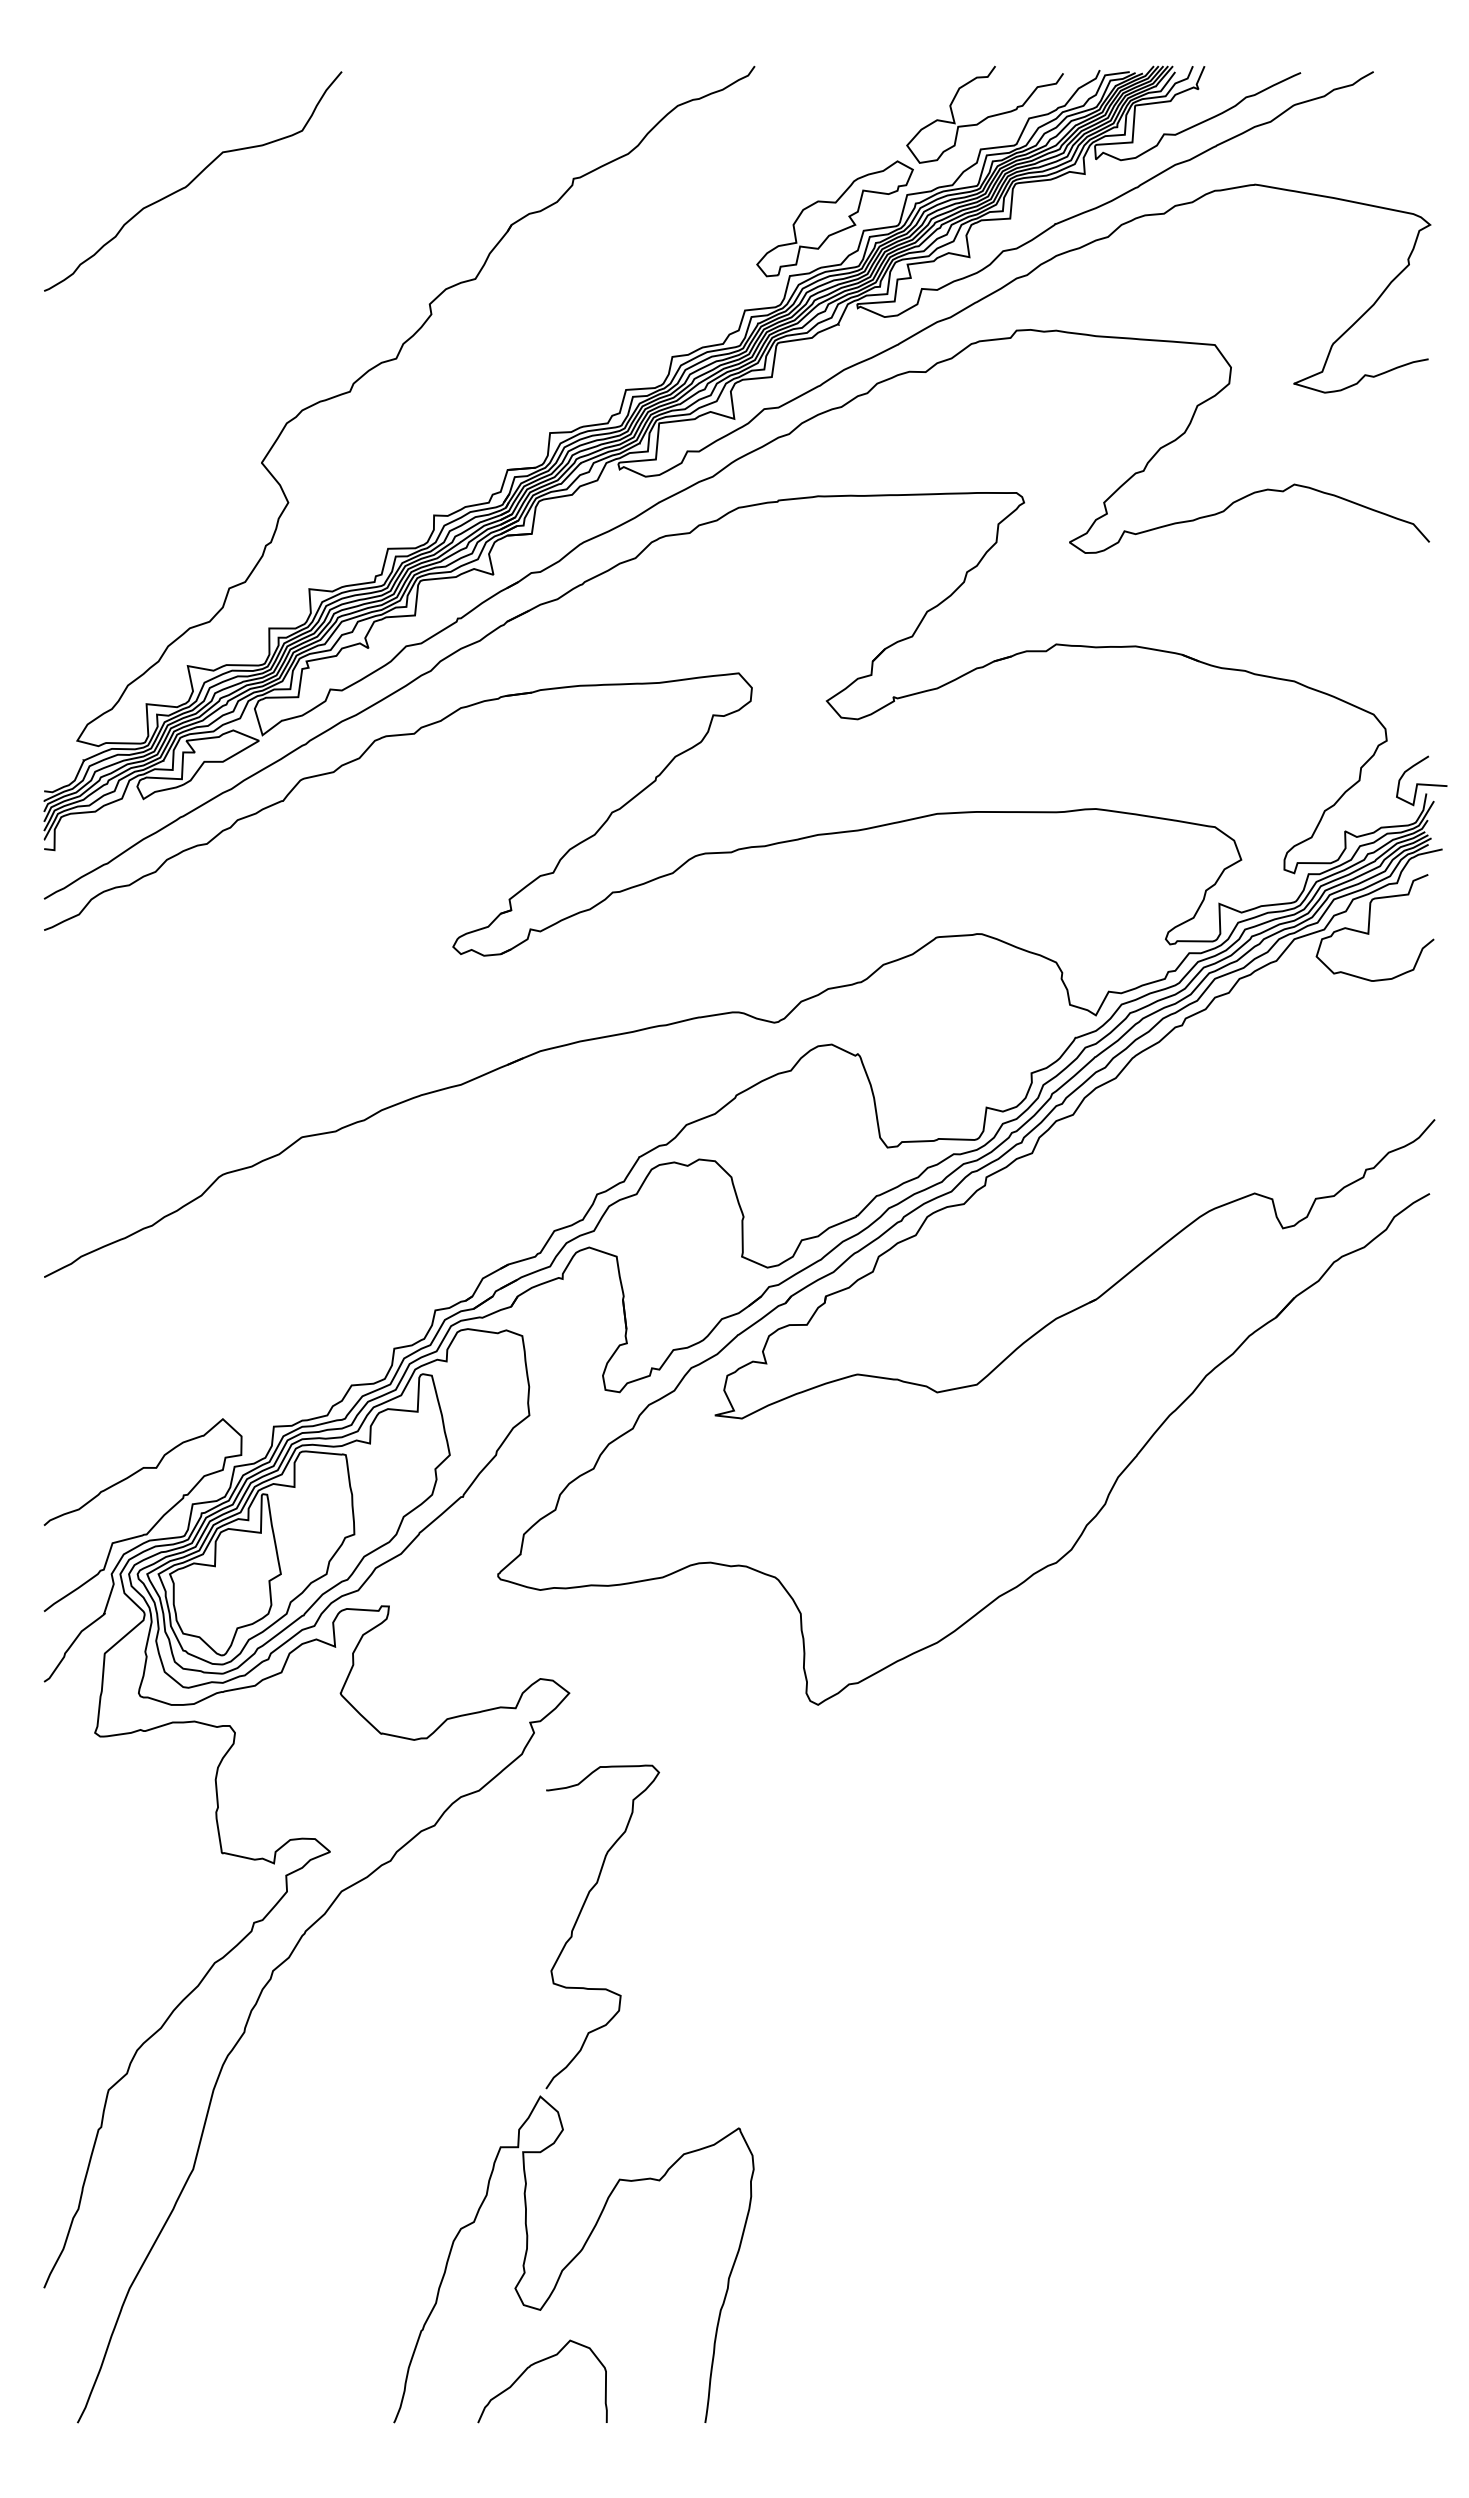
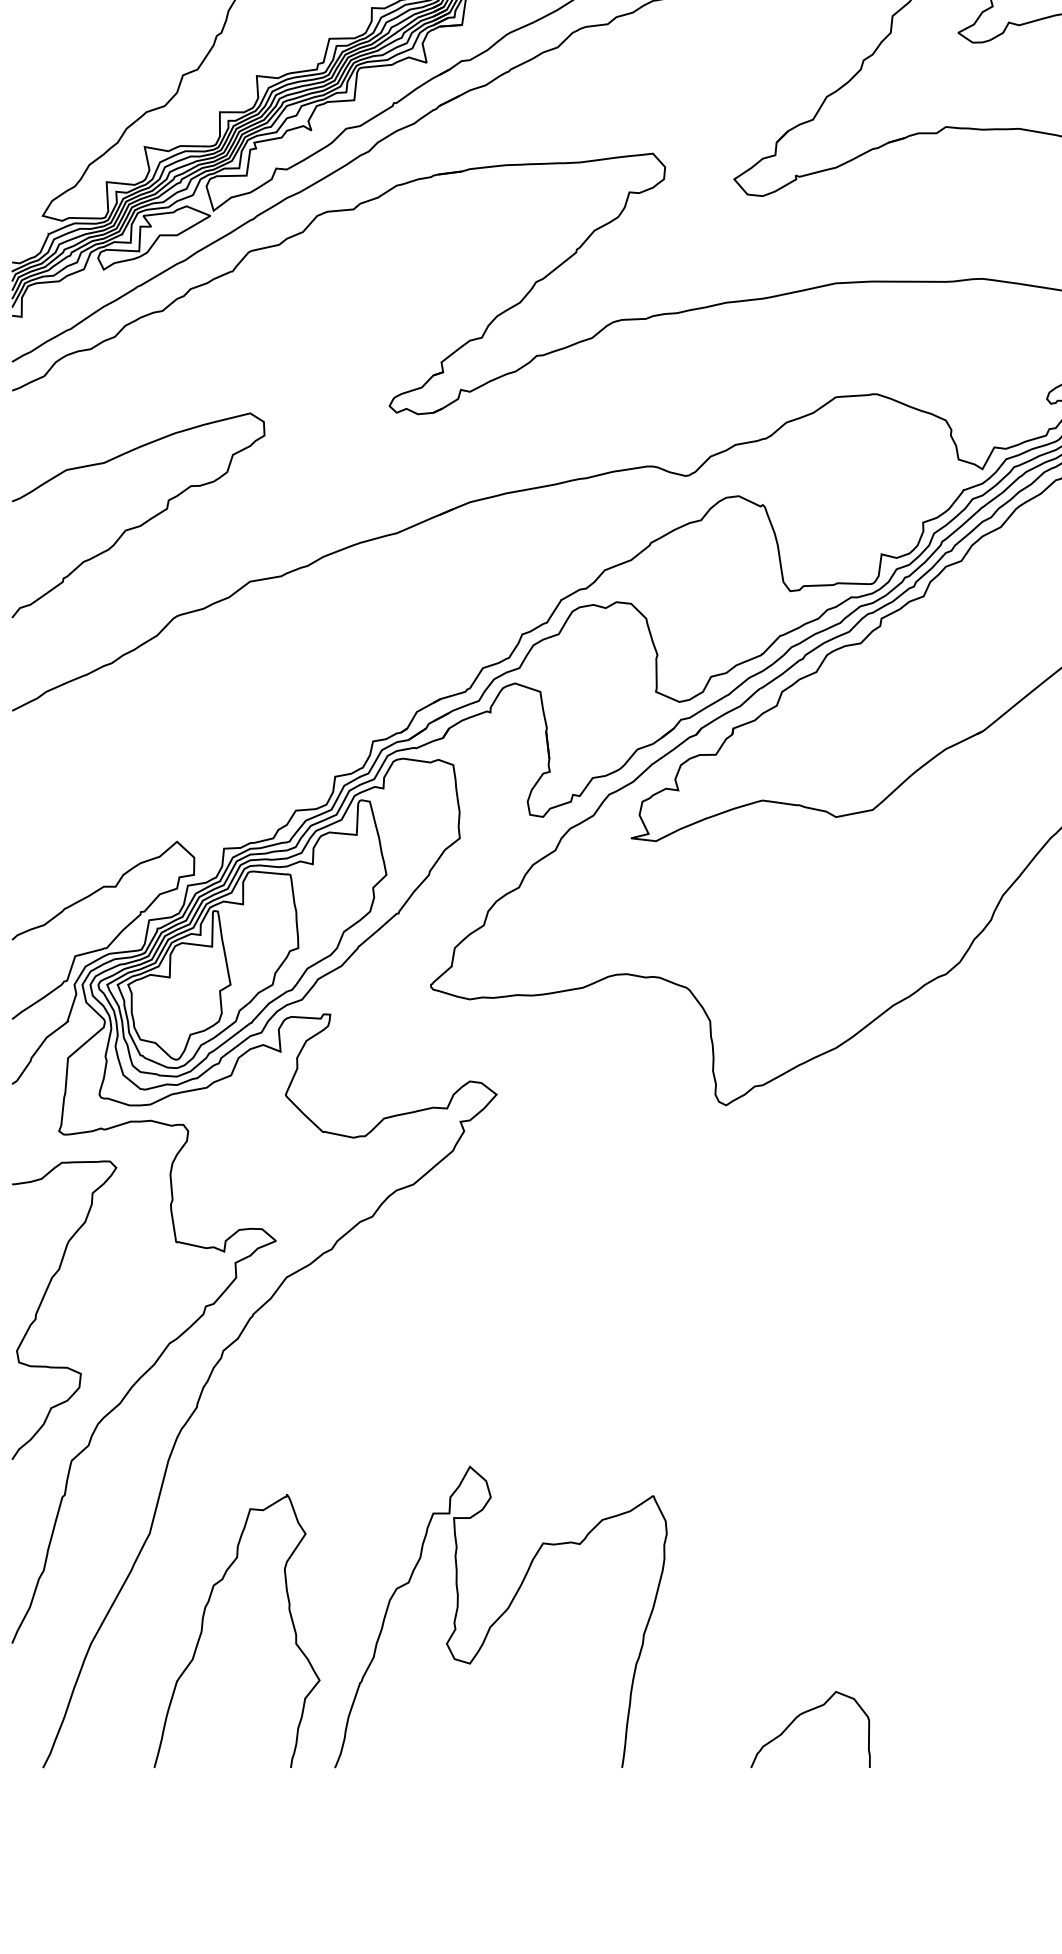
curve: (184, 1074) -> (141, 523), added
curve: (579, 1917) -> (42, 1301), moved
curve: (251, 2267) -> (203, 1624), added
curve: (533, 2365) -> (802, 1714), moved

